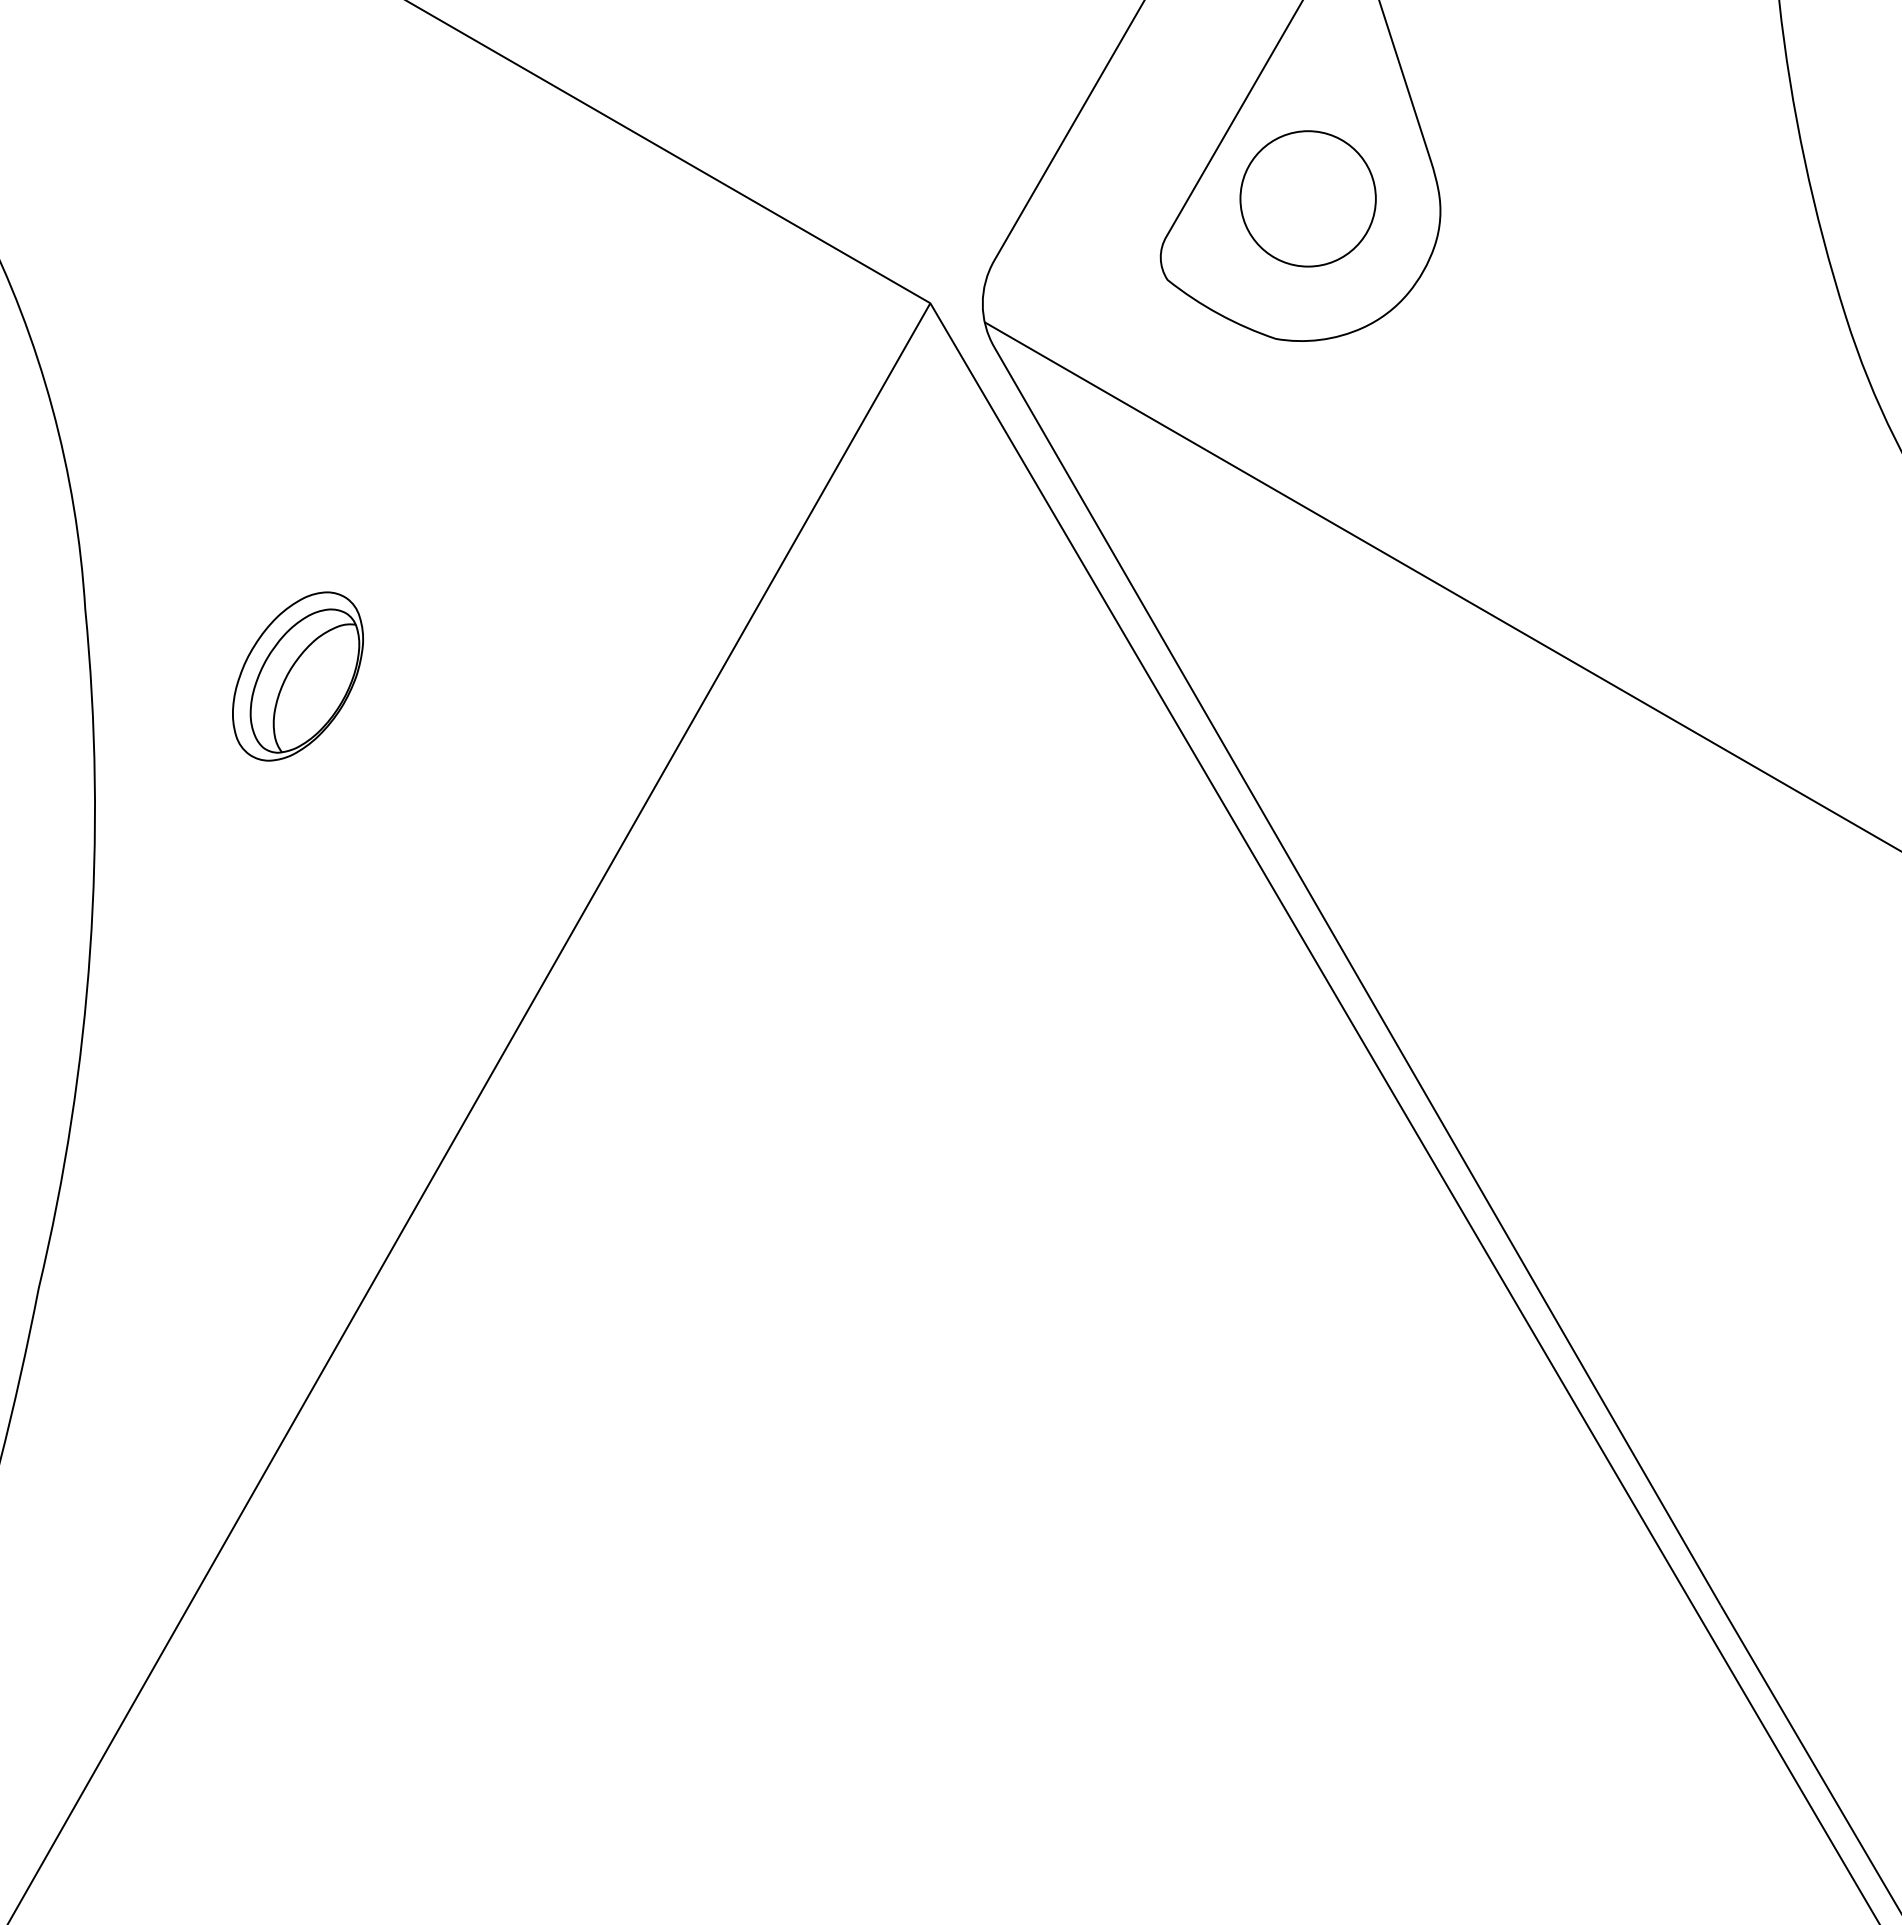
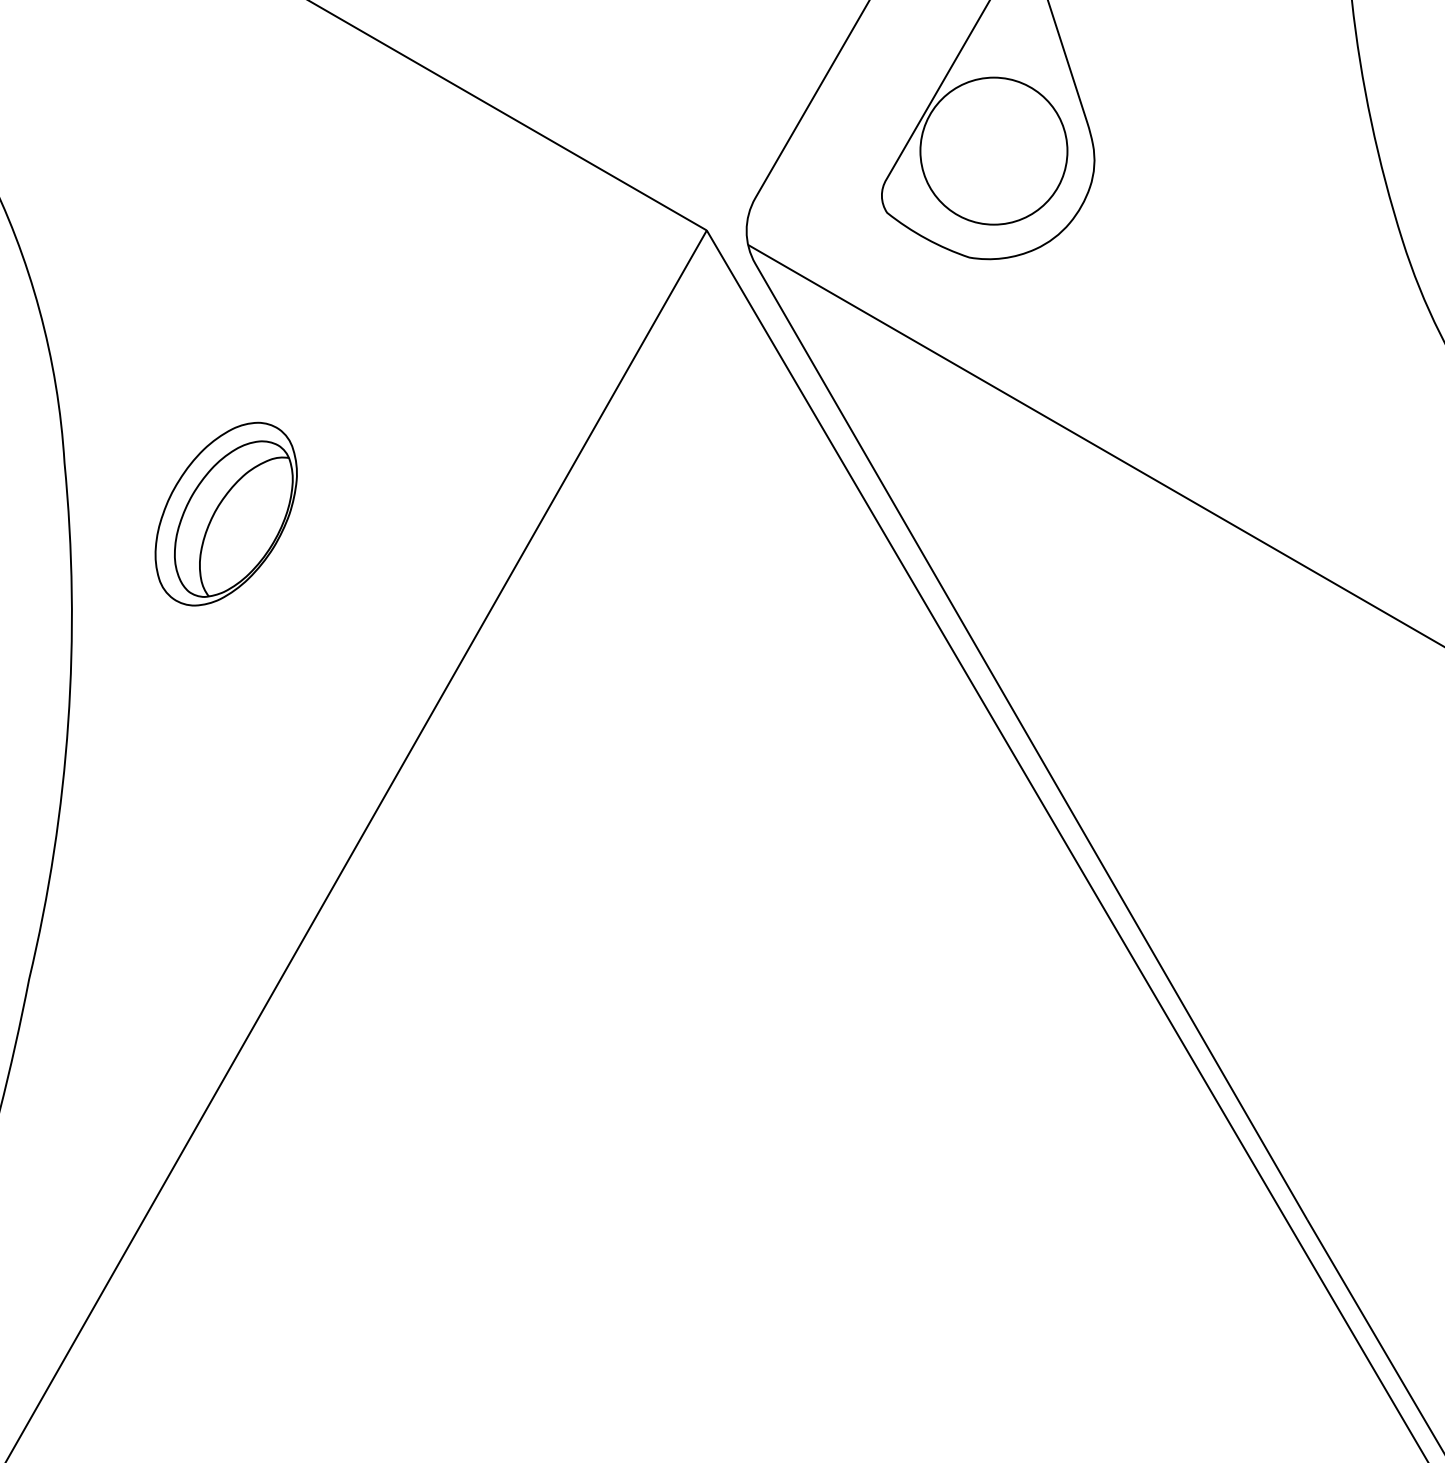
circle: (1307, 198) -> (993, 150), size x1.43
part: (297, 676) -> (225, 514), size x1.43

